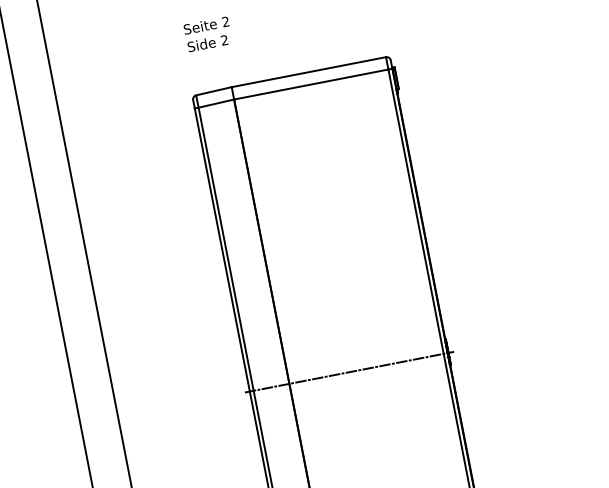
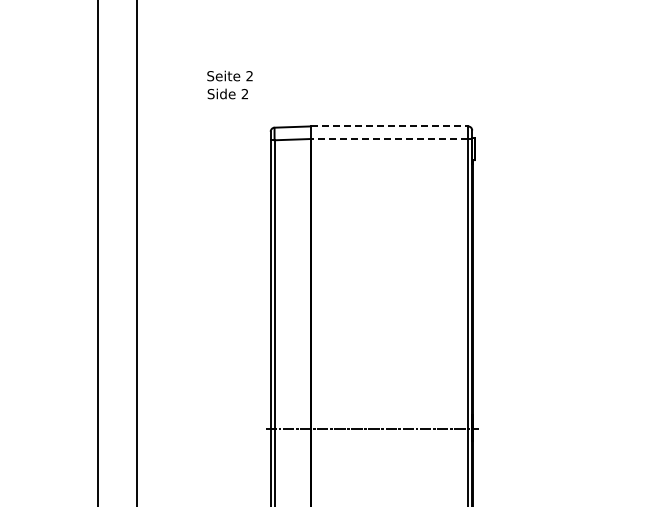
text: (207, 33) -> (229, 84), moved
line: (308, 72) -> (389, 126), solid -> dashed
line: (311, 85) -> (389, 139), solid -> dashed

